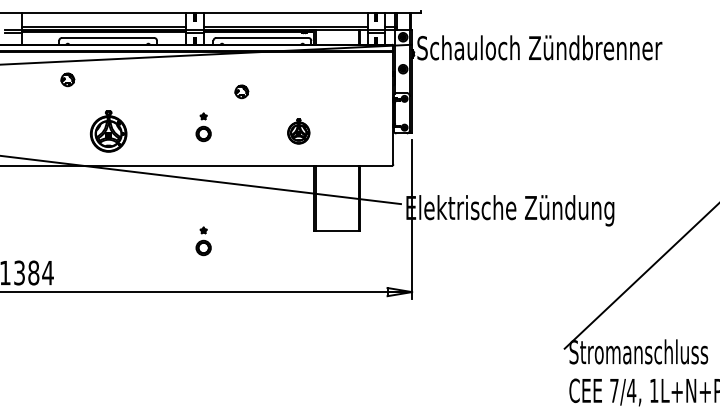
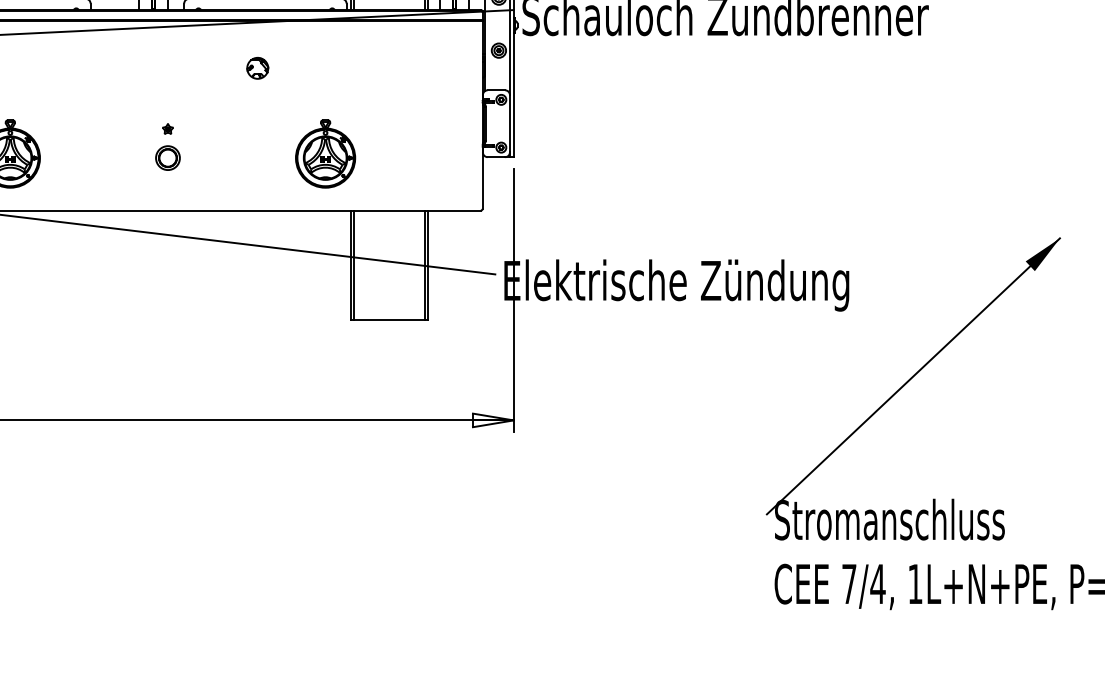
part: (241, 91) -> (257, 67), moved
part: (298, 131) -> (325, 153), size x1.67
part: (203, 241) -> (167, 336), removed

